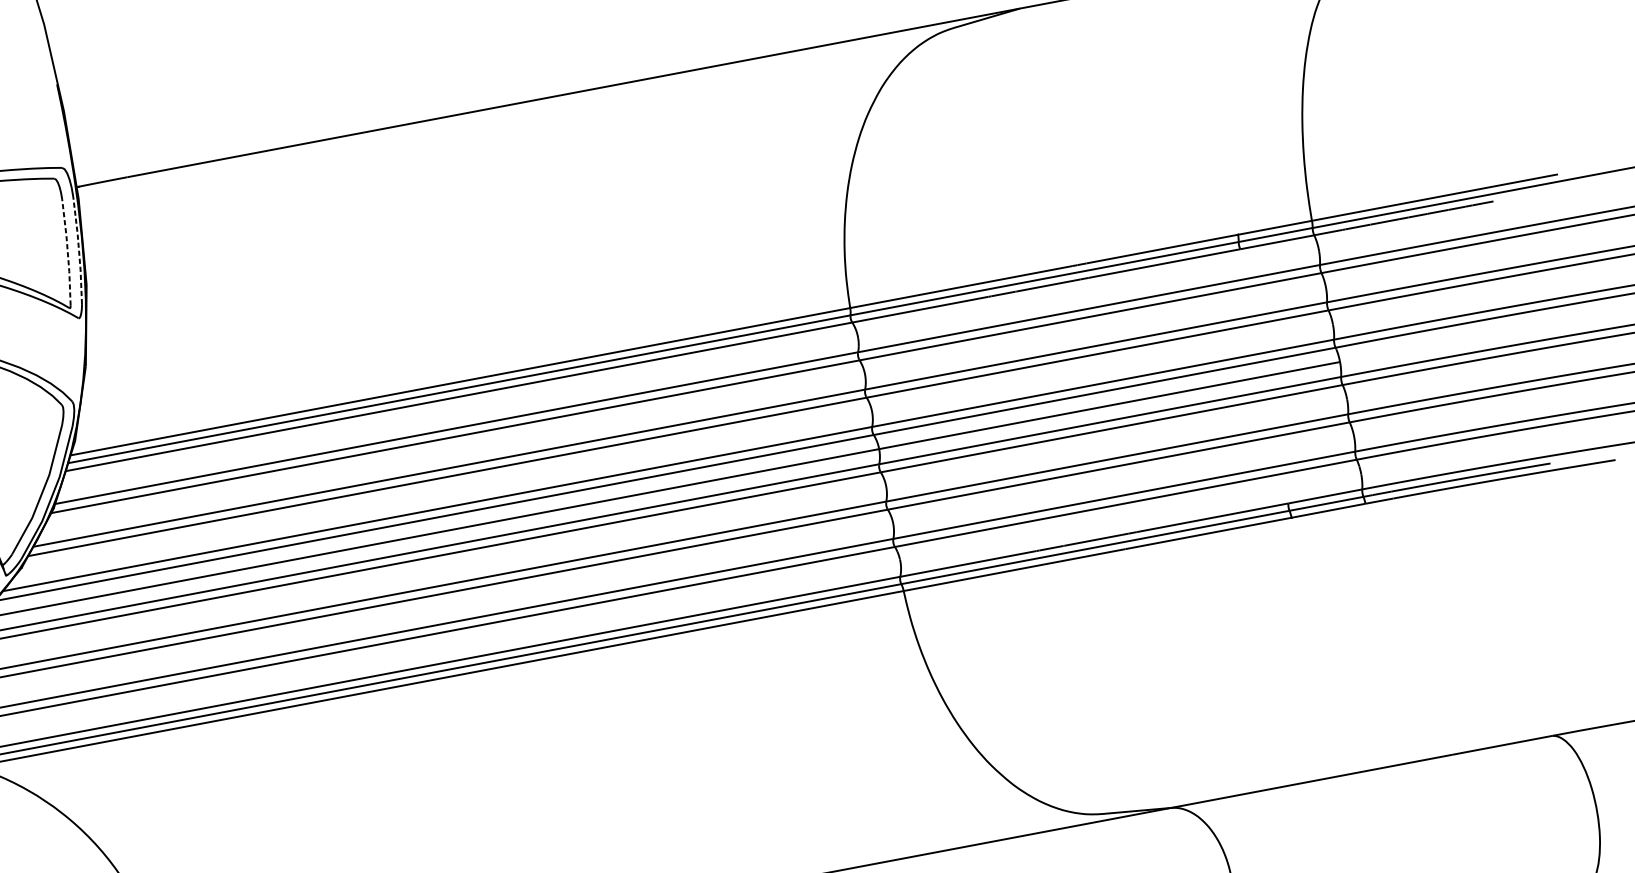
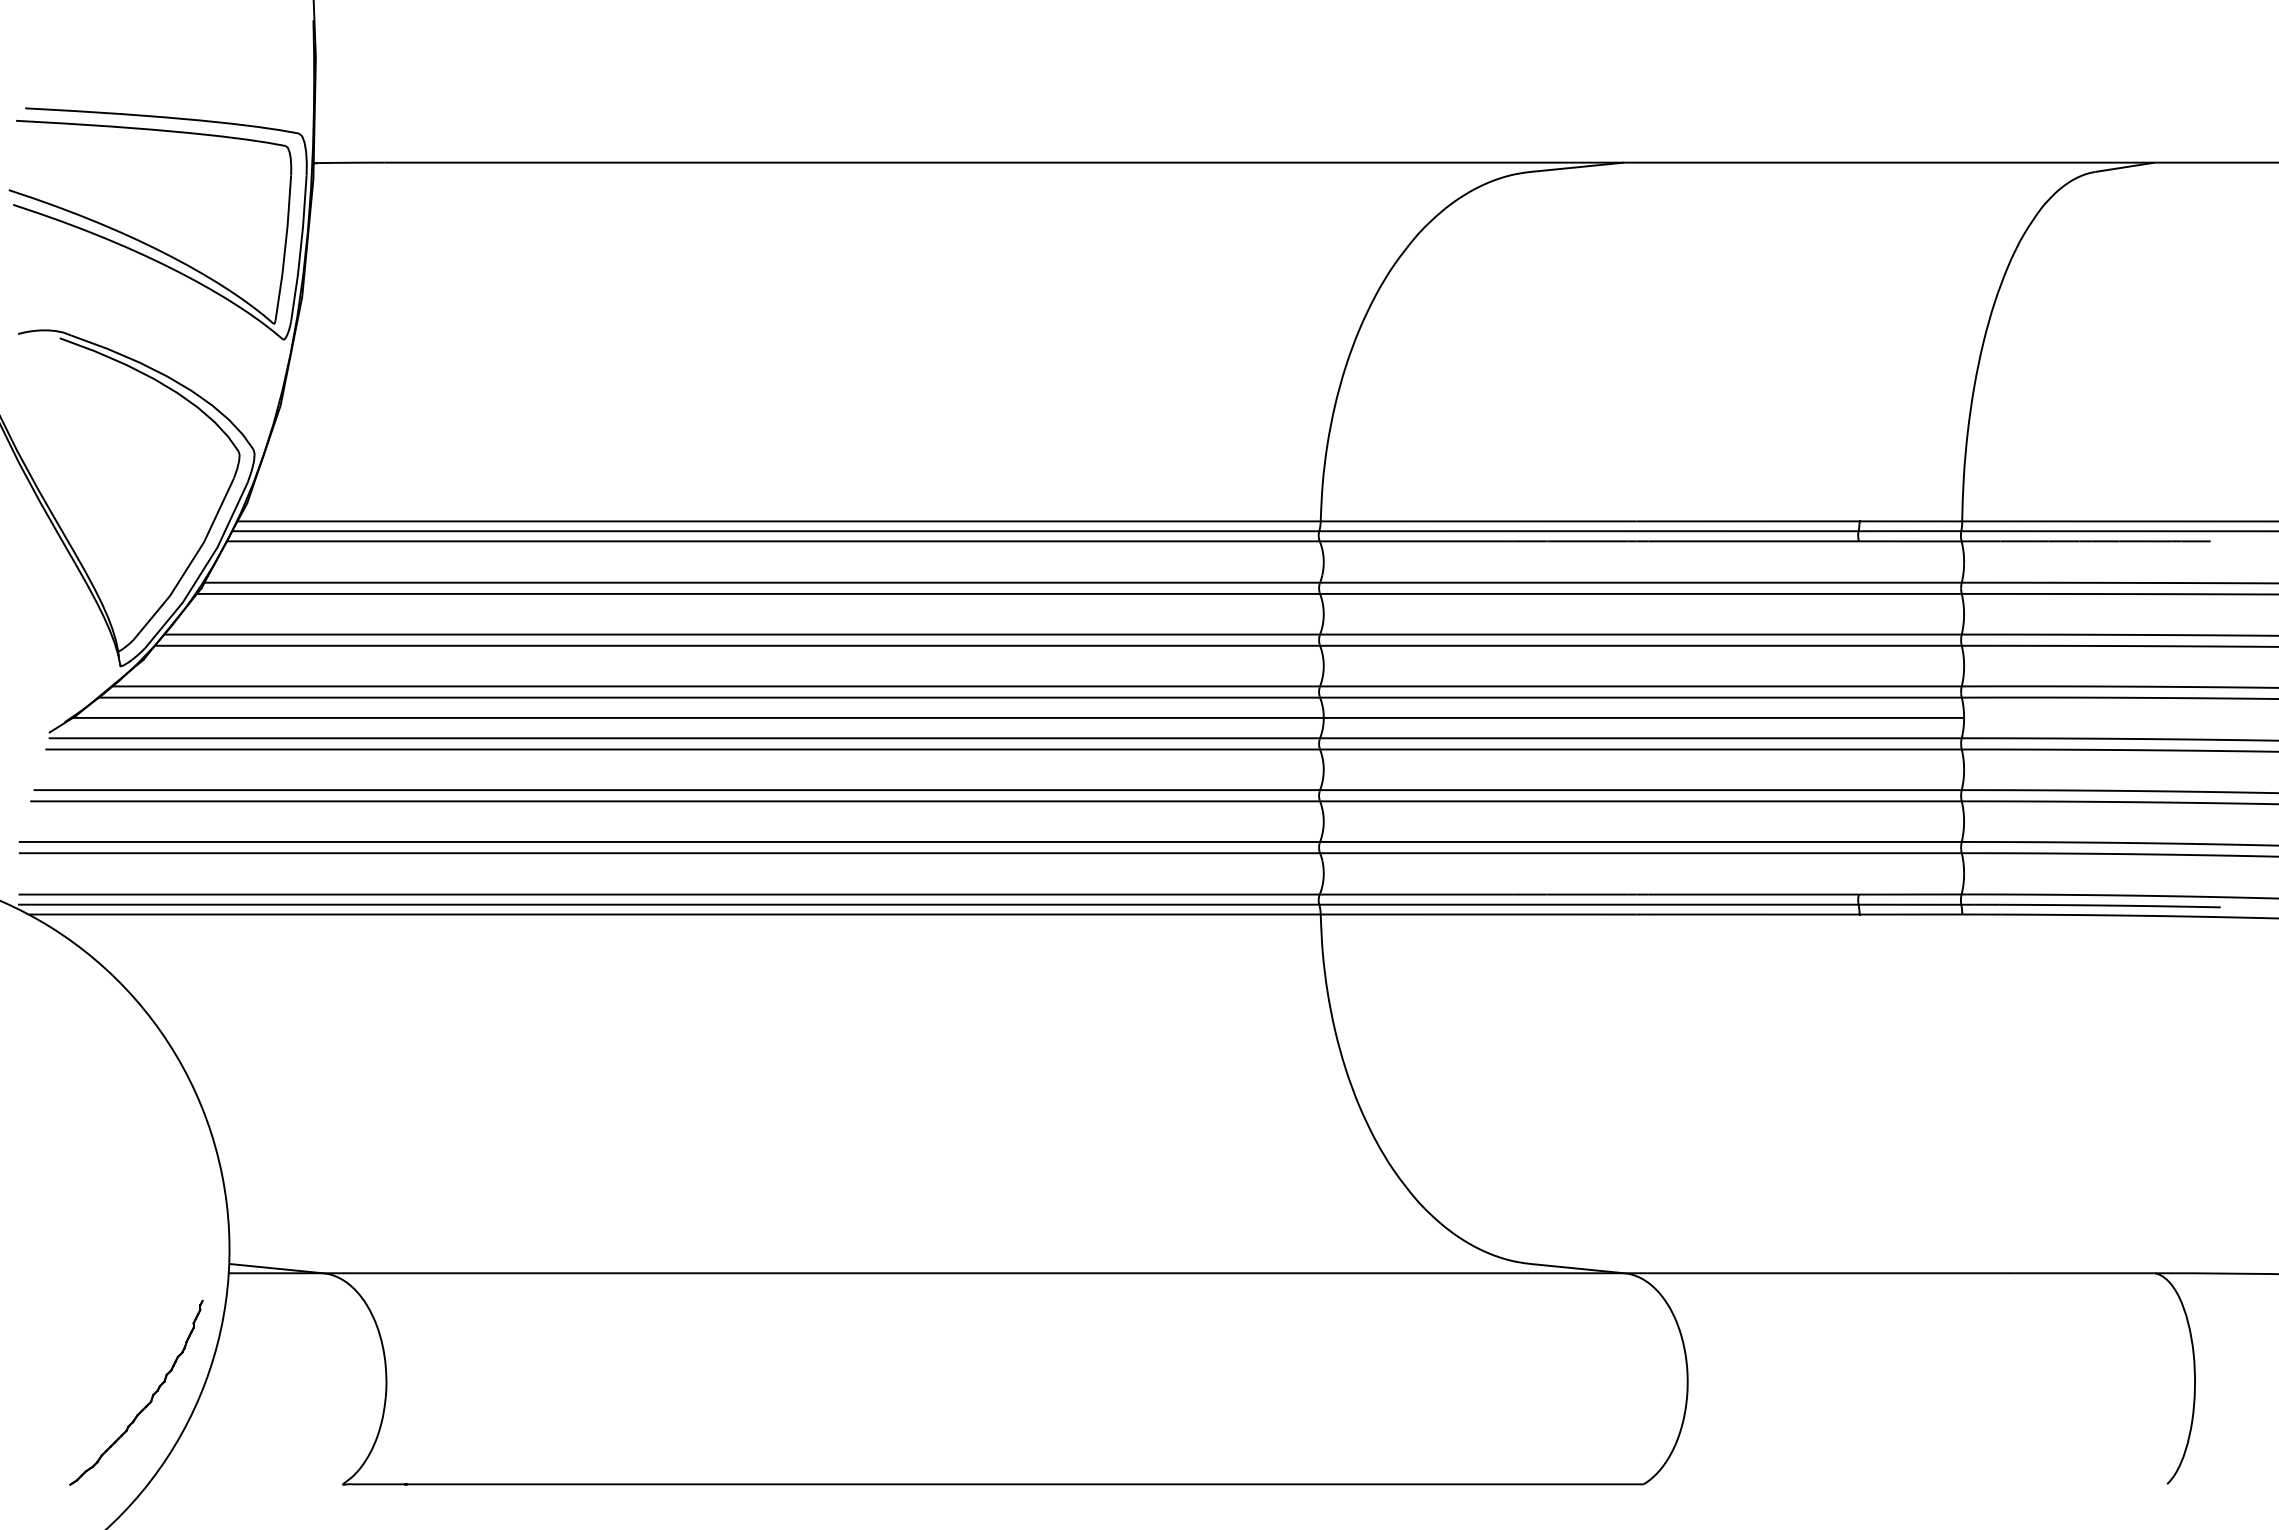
line: (78, 250) -> (300, 248), dashed -> solid
line: (68, 252) -> (285, 248), dashed -> solid

